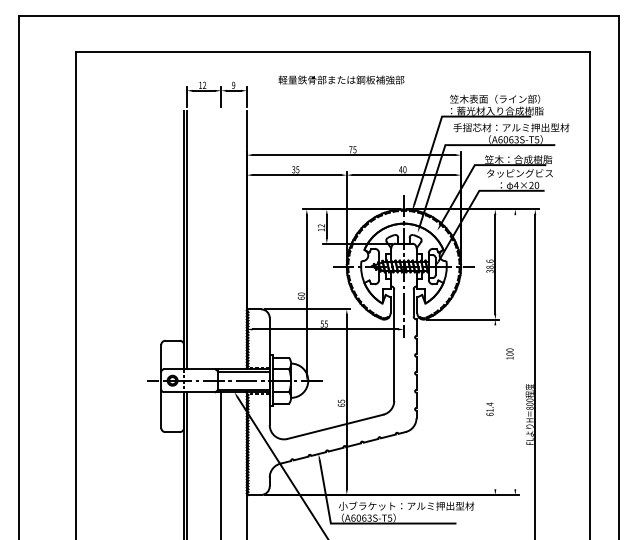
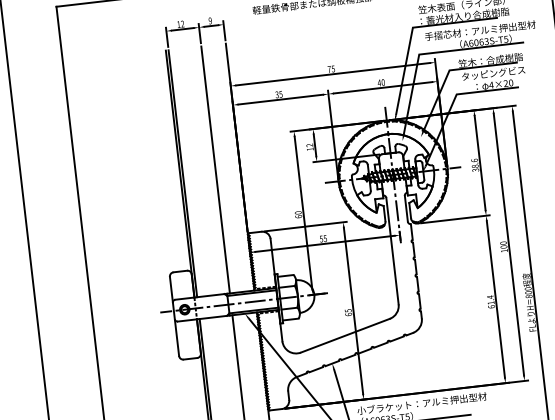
line: (221, 239) -> (215, 169), added
line: (515, 352) -> (509, 244), added
line: (495, 407) -> (496, 299), added

